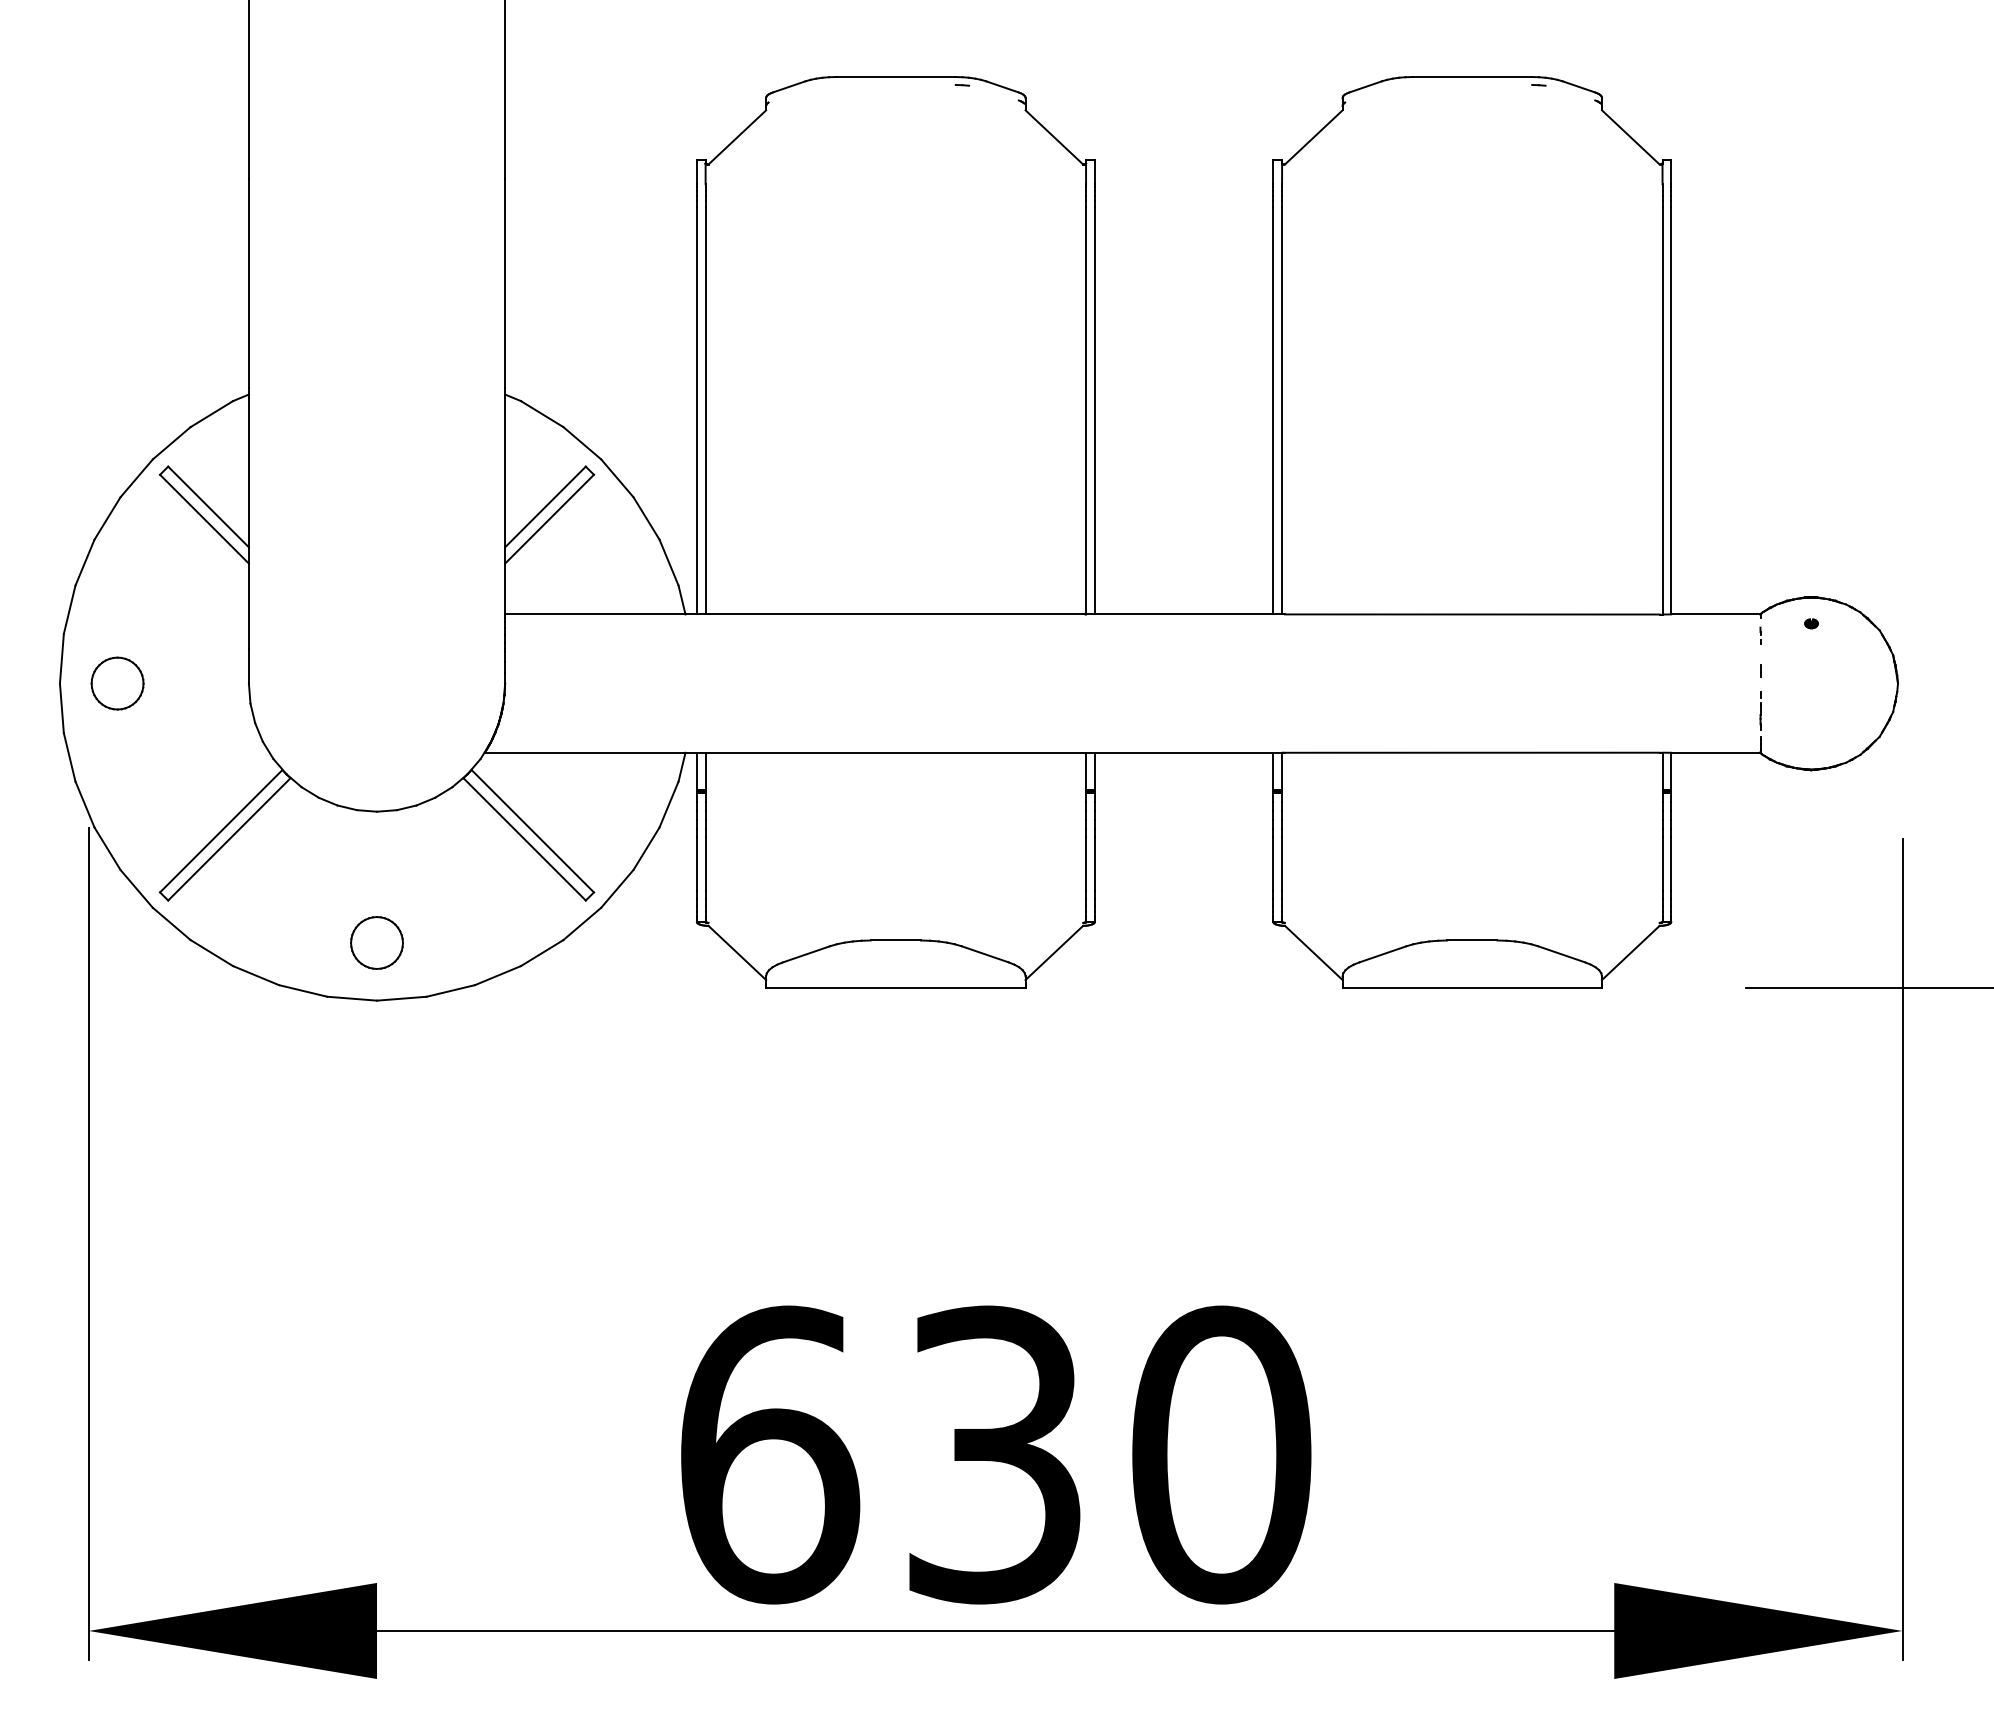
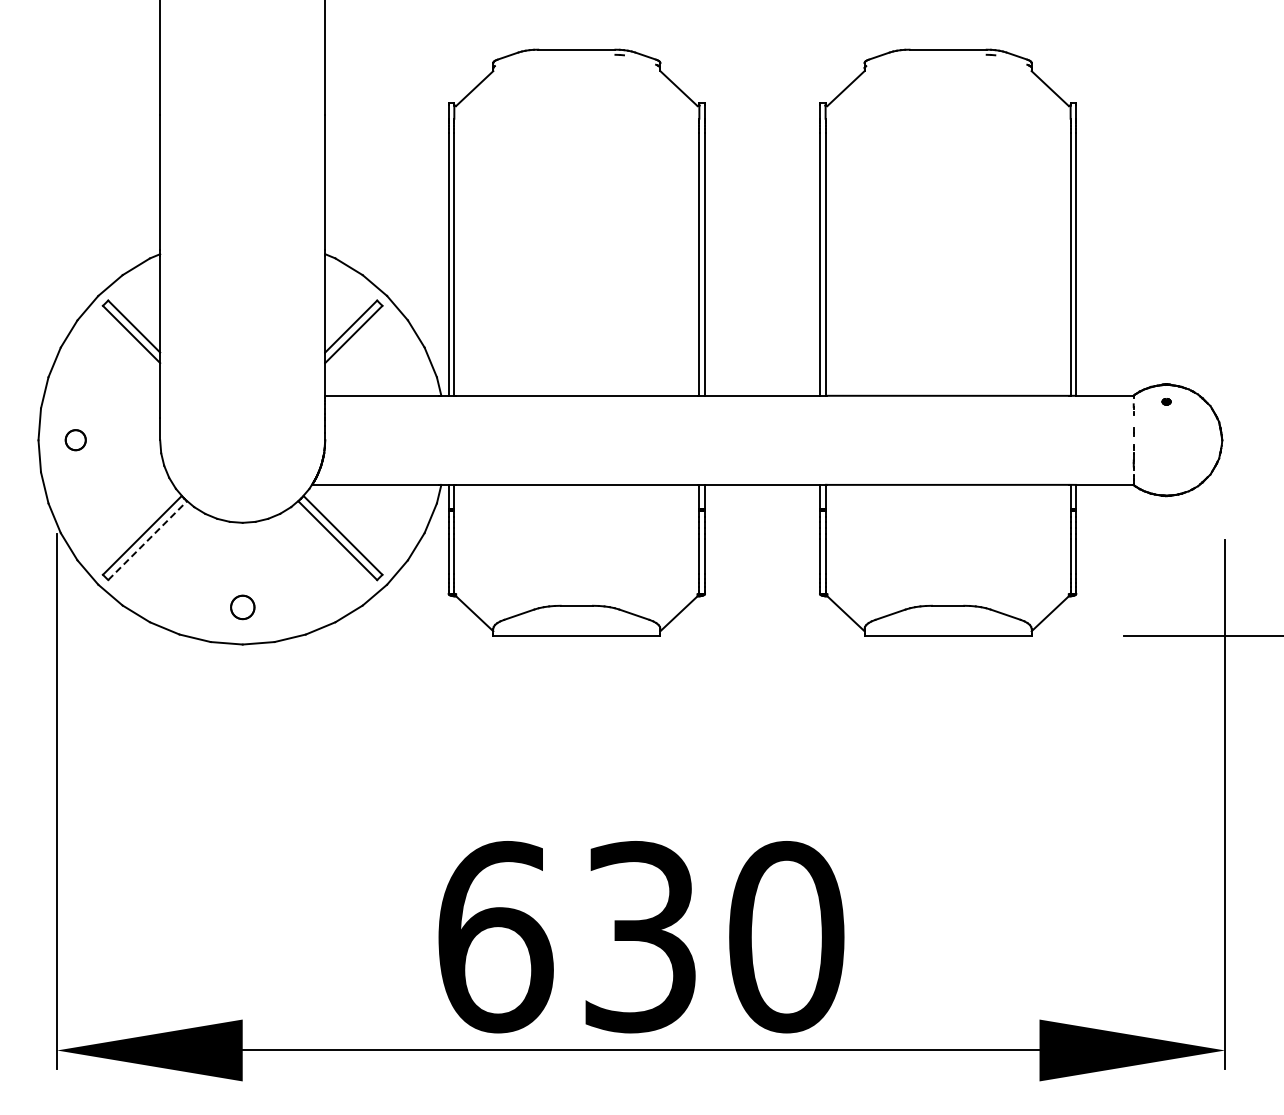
part: (117, 682) -> (75, 439), size x0.6
line: (229, 839) -> (147, 540), solid -> dashed
part: (376, 943) -> (242, 607), size x0.7

